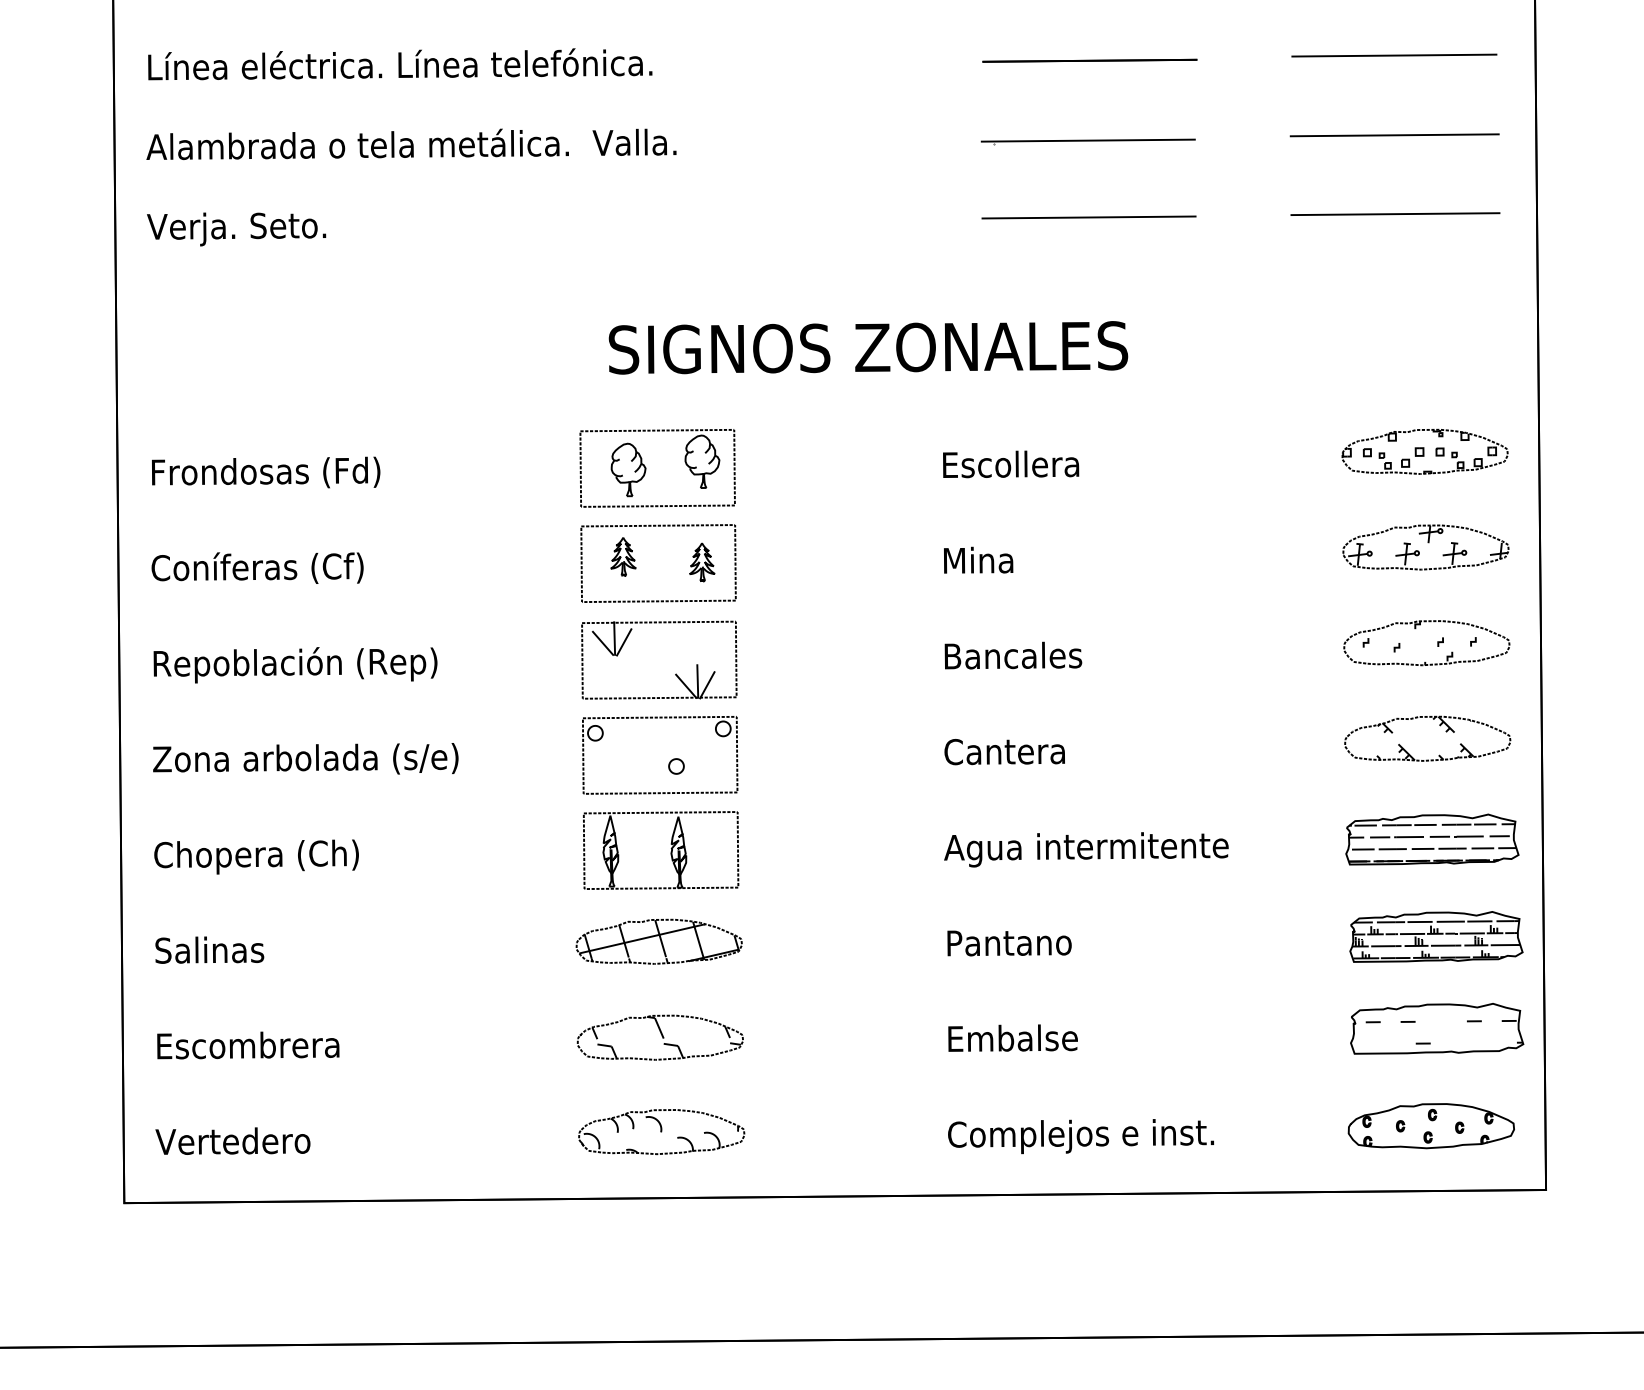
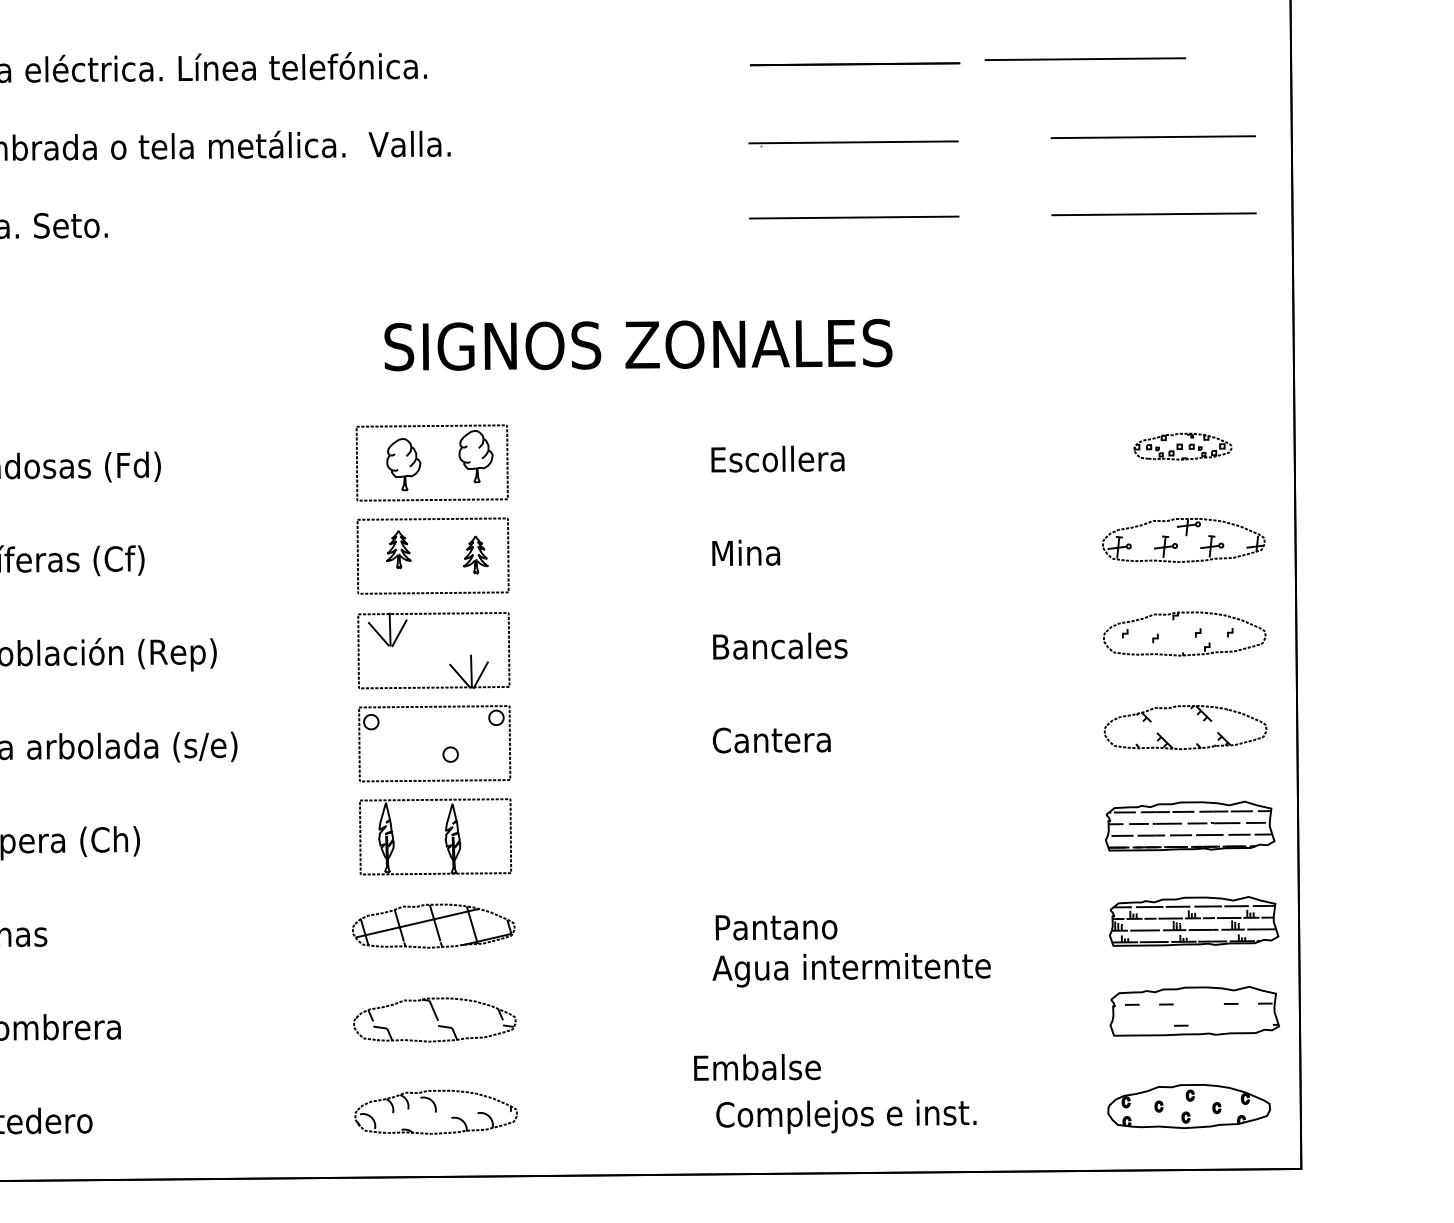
line: (1394, 55) -> (1085, 59), moved
part: (1424, 451) -> (1182, 446), size x0.6
text: (1086, 849) -> (851, 969), moved
text: (1012, 1037) -> (756, 1066), moved

